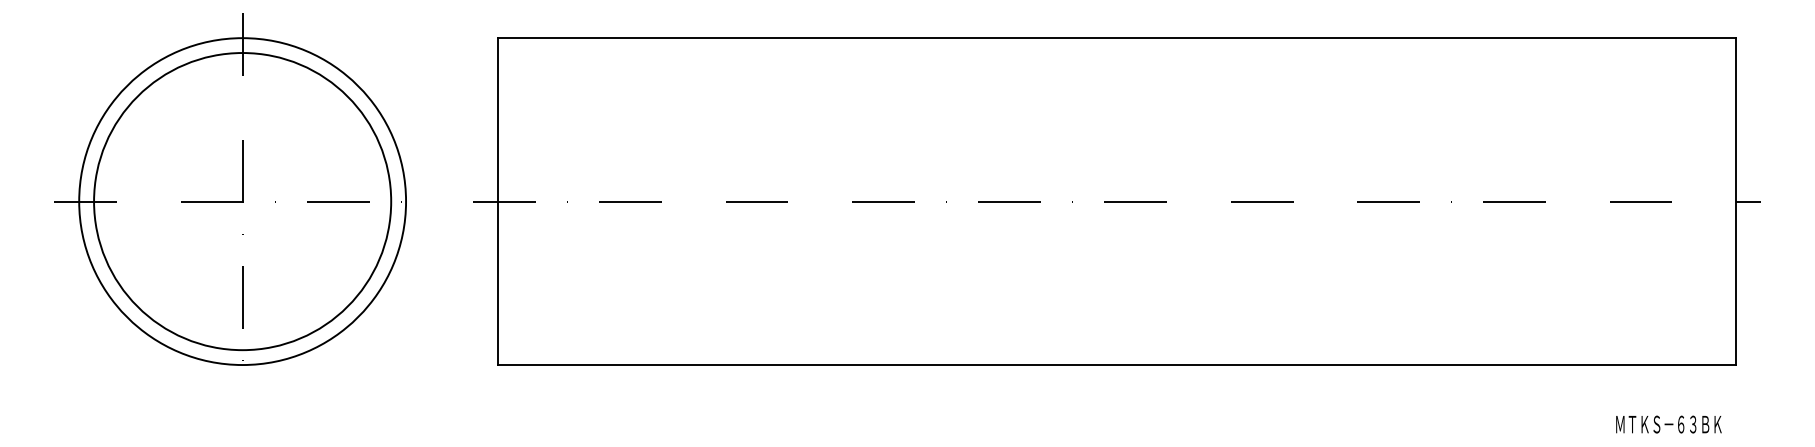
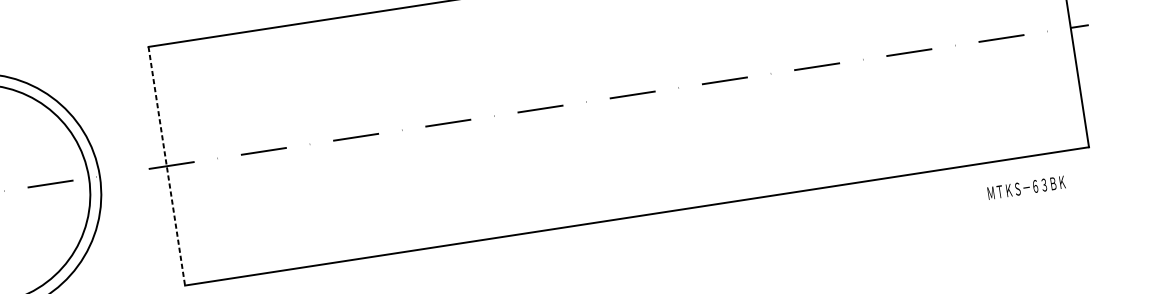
line: (497, 202) -> (166, 166), solid -> dashed
text: (1668, 424) -> (1026, 187), moved

